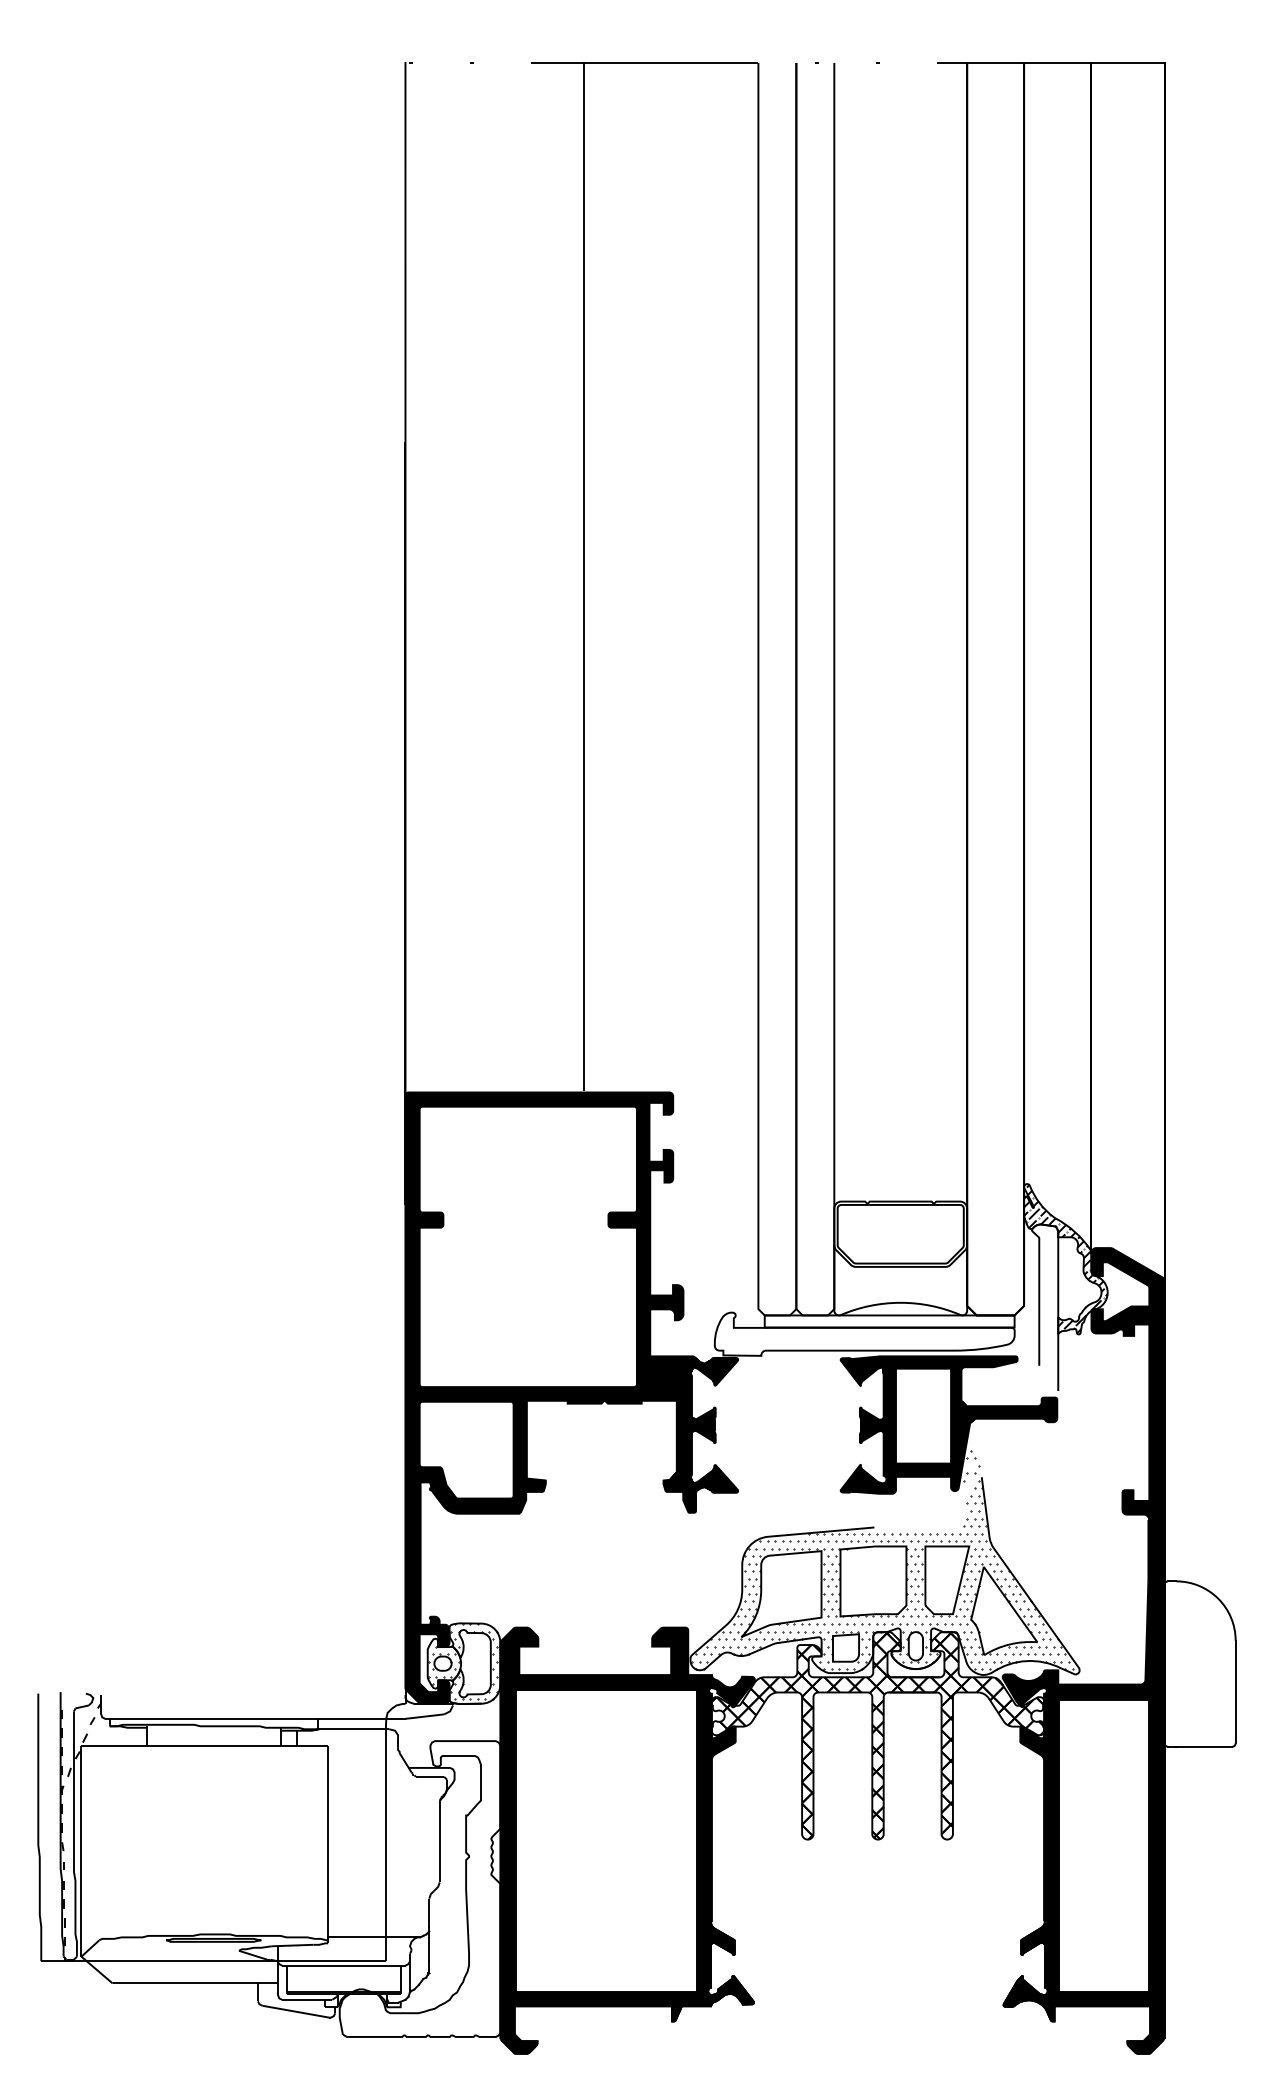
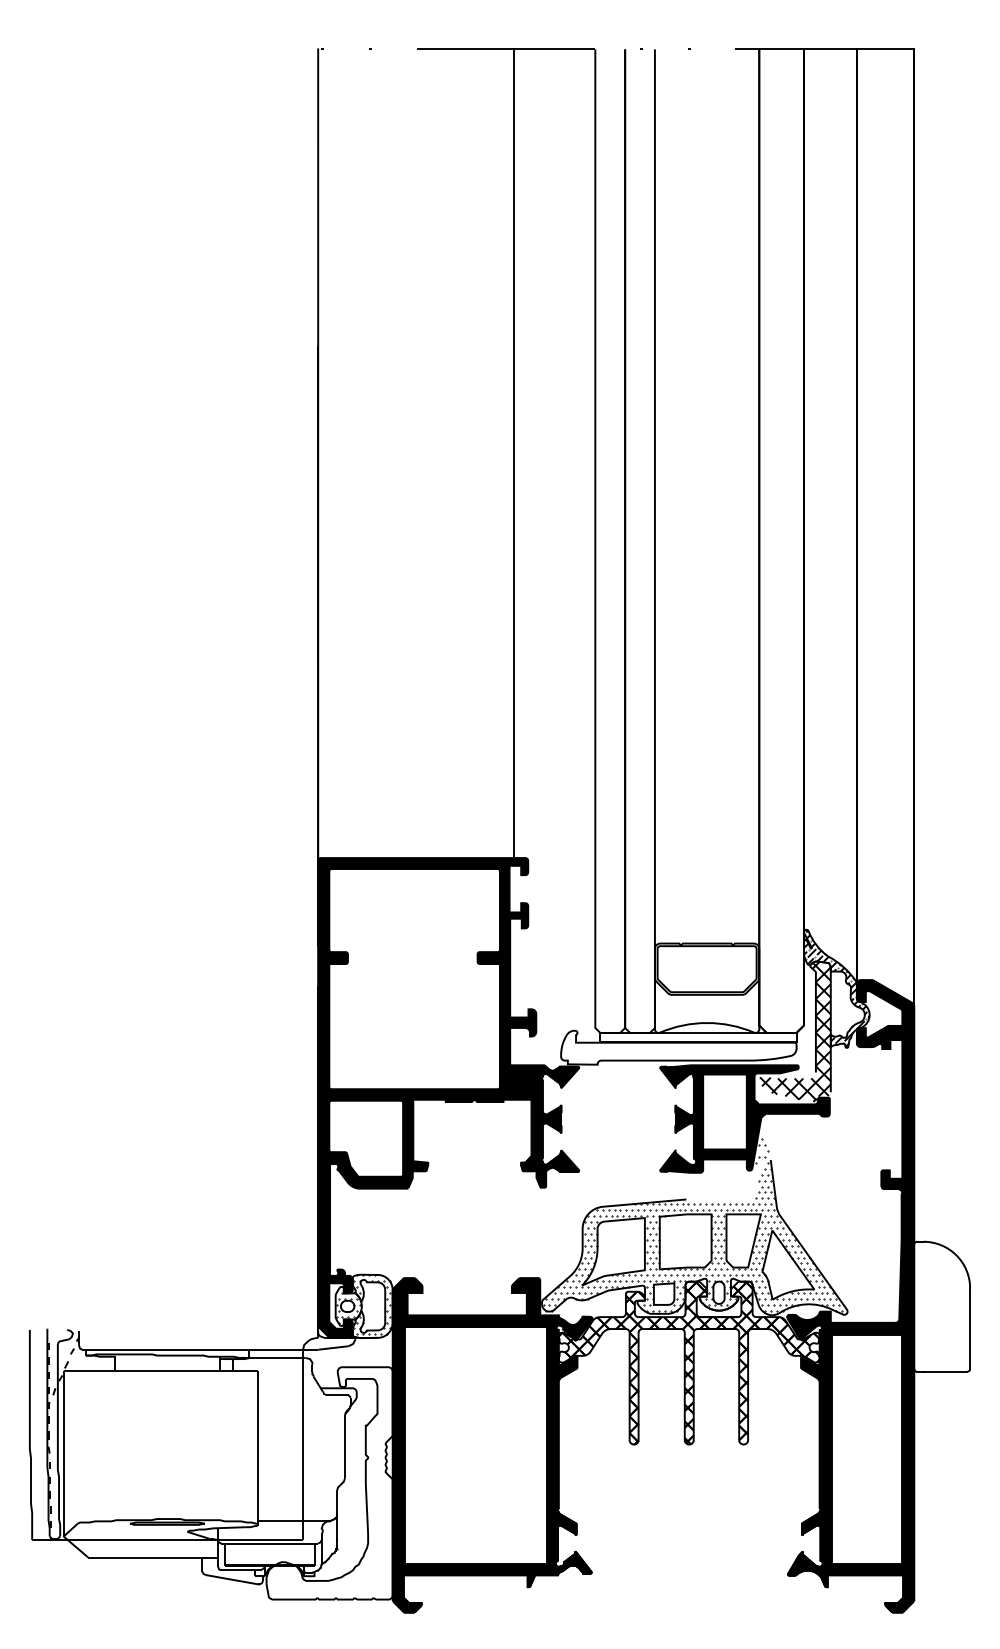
line: (584, 575) -> (513, 451), moved
hatch: (1013, 1313) -> (795, 1031), added

